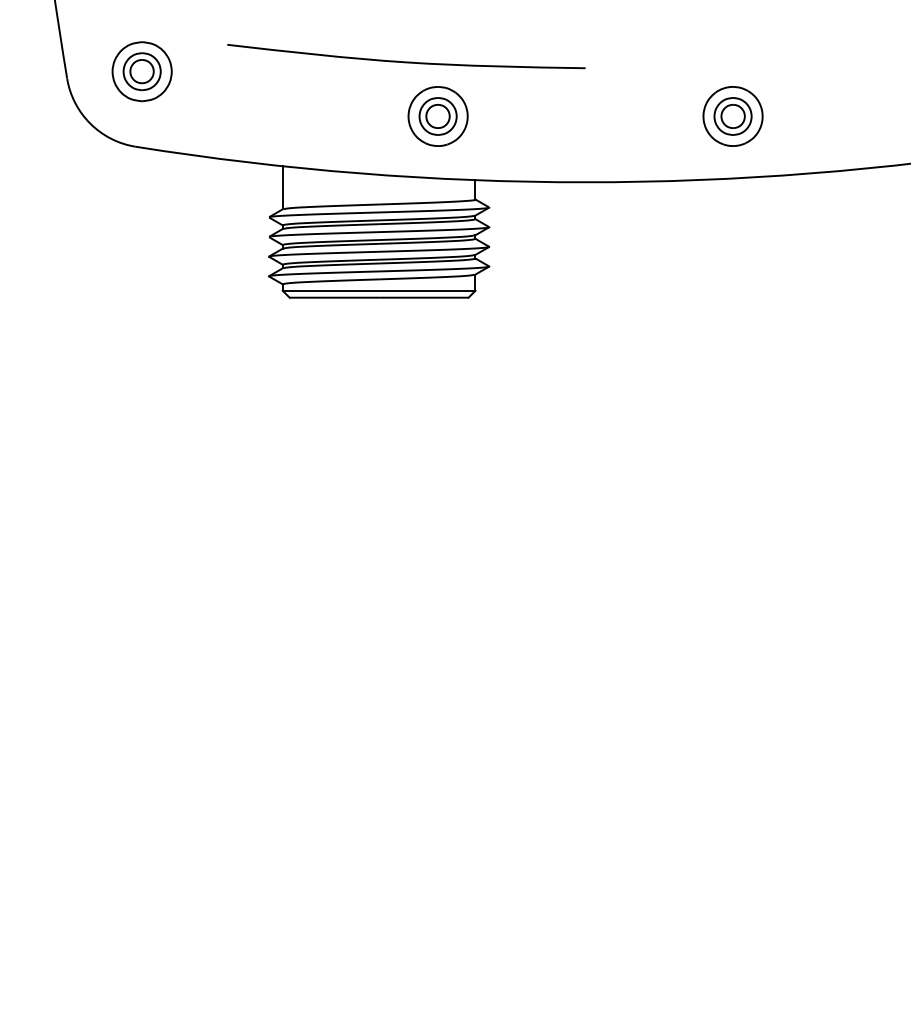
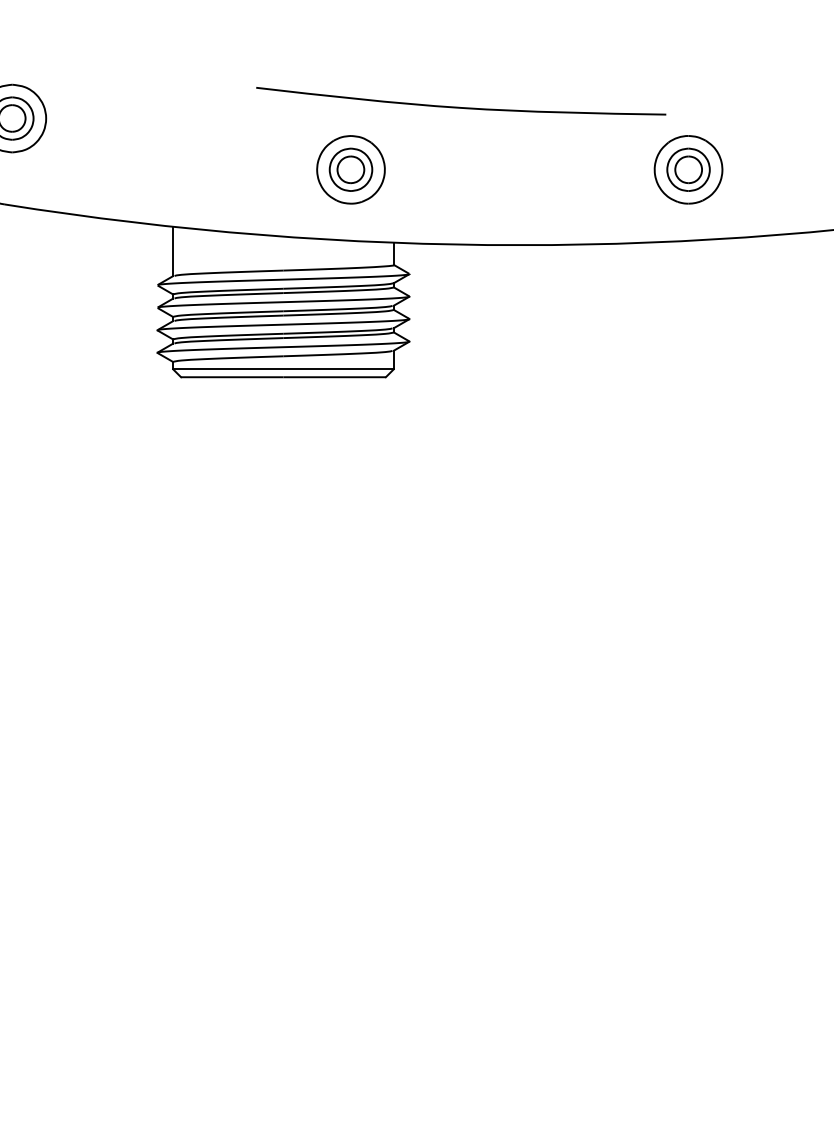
curve: (406, 61) -> (461, 106), moved

